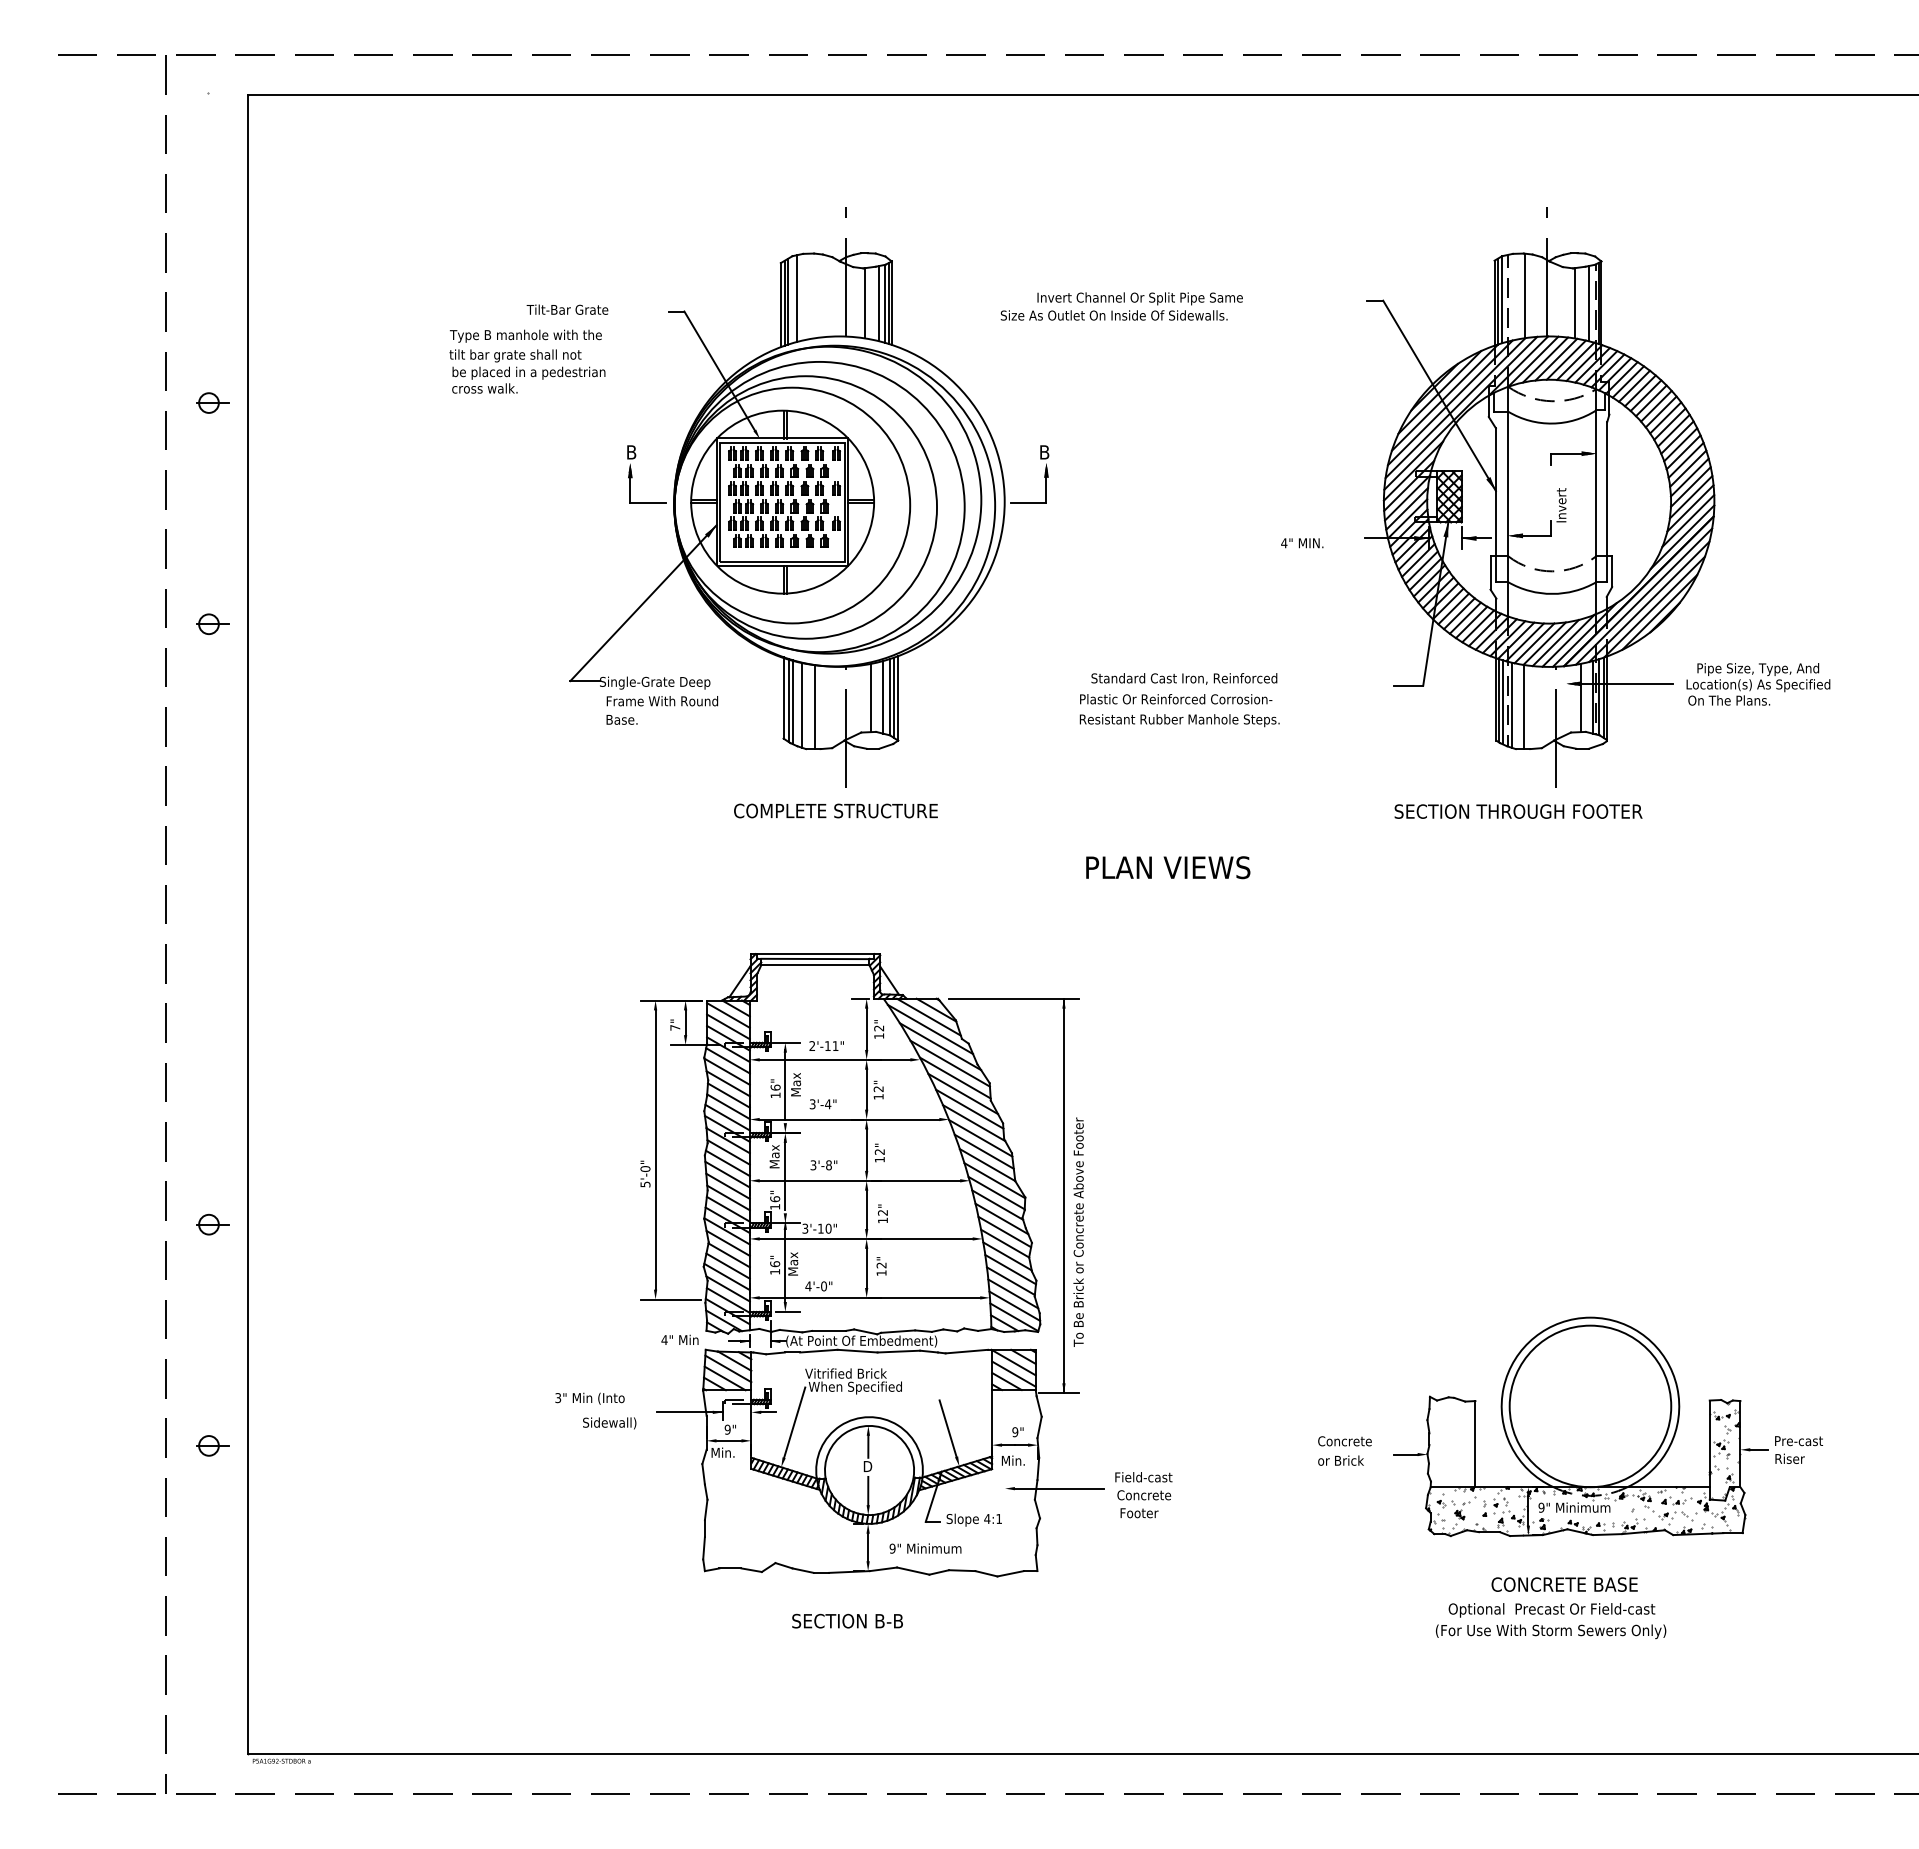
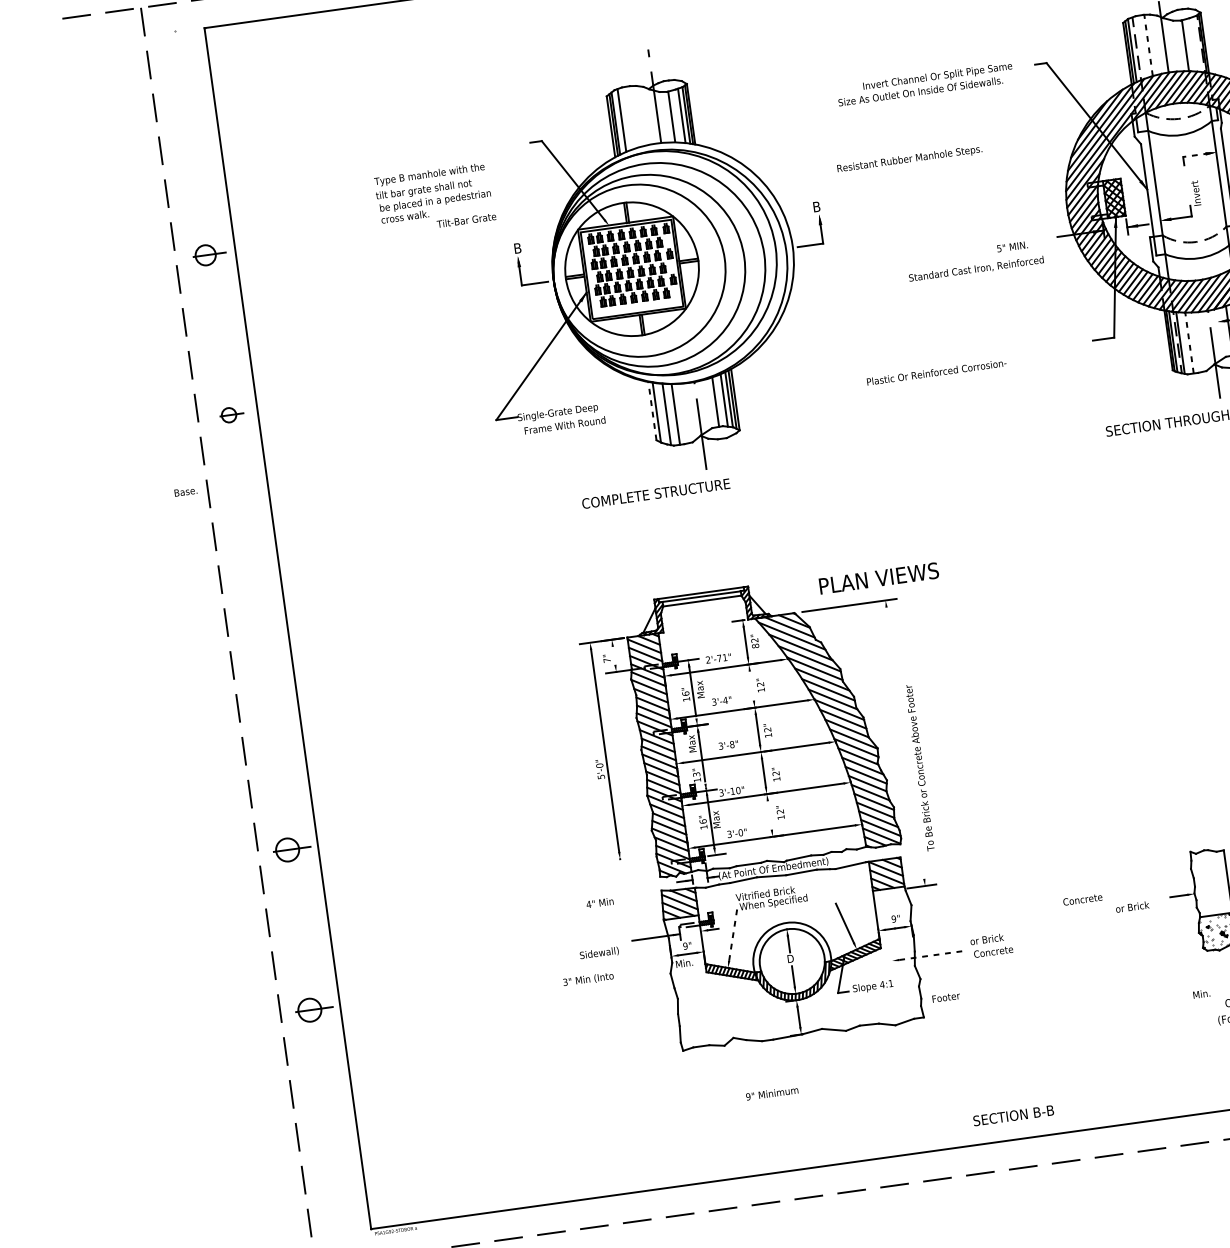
line: (1524, 295) -> (1148, 45), solid -> dashed
line: (1588, 303) -> (1195, 44), removed
text: (1121, 306) -> (925, 84), moved
text: (567, 309) -> (466, 220), moved
part: (212, 402) -> (209, 254), size x1.4
line: (1568, 453) -> (1196, 155), solid -> dashed
text: (1284, 543) -> (999, 248), 4" -> 5"
text: (1184, 678) -> (976, 268), moved
line: (783, 697) -> (652, 410), solid -> dashed
line: (792, 702) -> (659, 413), removed
line: (1524, 706) -> (1189, 342), solid -> dashed
text: (621, 719) -> (185, 491), moved
text: (1179, 720) -> (909, 159), moved
text: (835, 810) -> (655, 493), moved
text: (1168, 867) -> (879, 578), moved
line: (685, 1022) -> (614, 655), removed
text: (879, 1036) -> (755, 646), 12" -> 82"
text: (827, 1045) -> (719, 658), 2'-11" -> 2'-71"
line: (866, 1089) -> (751, 685), removed
line: (1063, 1195) -> (905, 742), removed
text: (775, 1199) -> (696, 774), 16" -> 13"
part: (212, 1224) -> (291, 849), size x1.6
line: (866, 1268) -> (769, 815), removed
text: (808, 1286) -> (729, 834), 4'-0" -> 3'-0"
line: (670, 1299) -> (630, 857), removed
text: (679, 1339) -> (599, 902), moved
text: (589, 1398) -> (588, 979), moved
line: (794, 1422) -> (733, 934), solid -> dashed
text: (1344, 1441) -> (1082, 899), moved
part: (212, 1445) -> (314, 1009), size x1.6
text: (1012, 1460) -> (1201, 994), moved
text: (1143, 1477) -> (991, 939), Field-cast -> or Brick
line: (1059, 1488) -> (931, 955), solid -> dashed
text: (1139, 1513) -> (946, 997), moved
text: (925, 1548) -> (772, 1093), moved
text: (847, 1620) -> (1013, 1115), moved

